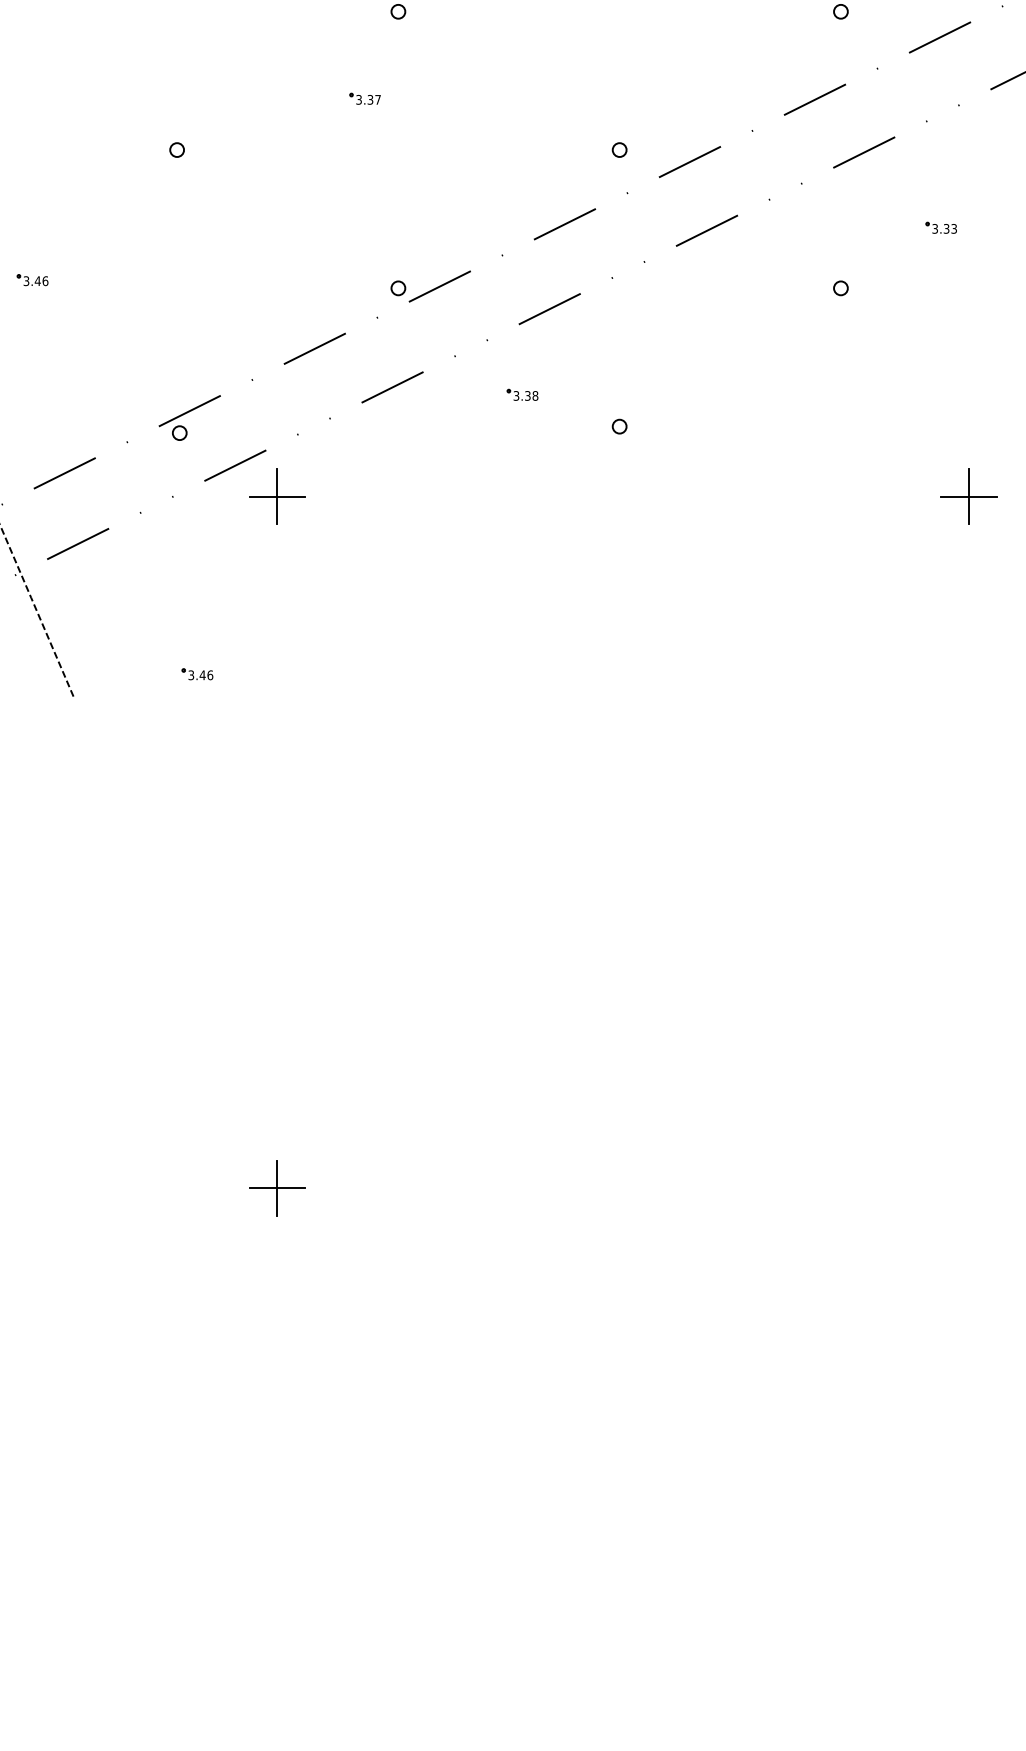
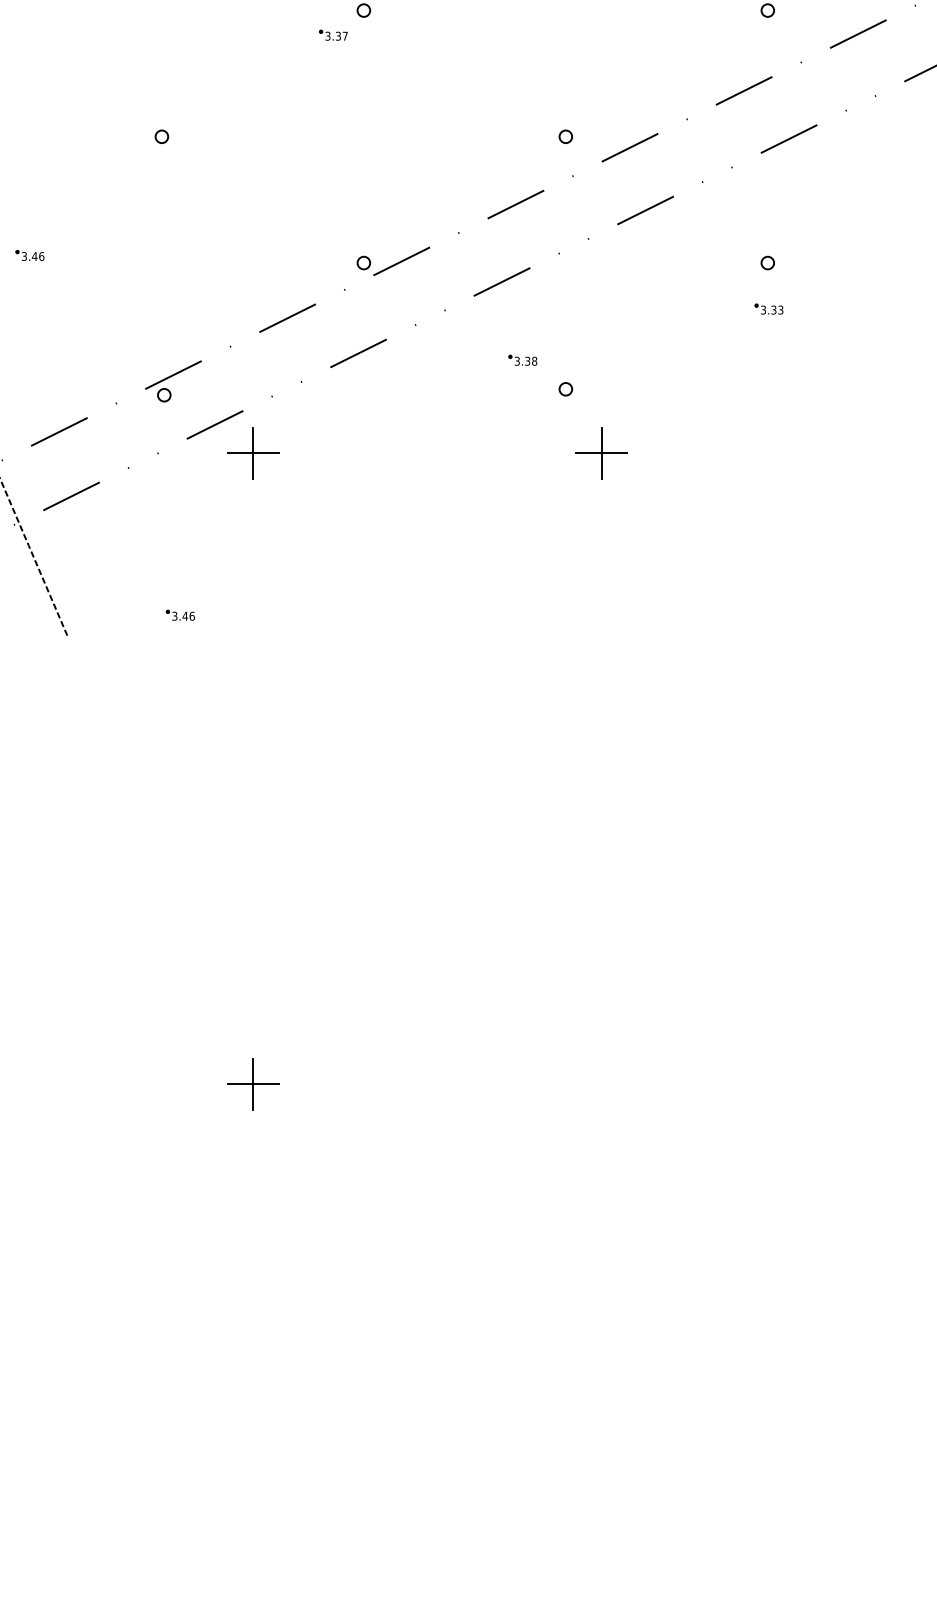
part: (364, 98) -> (332, 34), moved
part: (940, 227) -> (768, 308), moved
part: (522, 394) -> (522, 359), moved
part: (968, 496) -> (601, 453), moved

